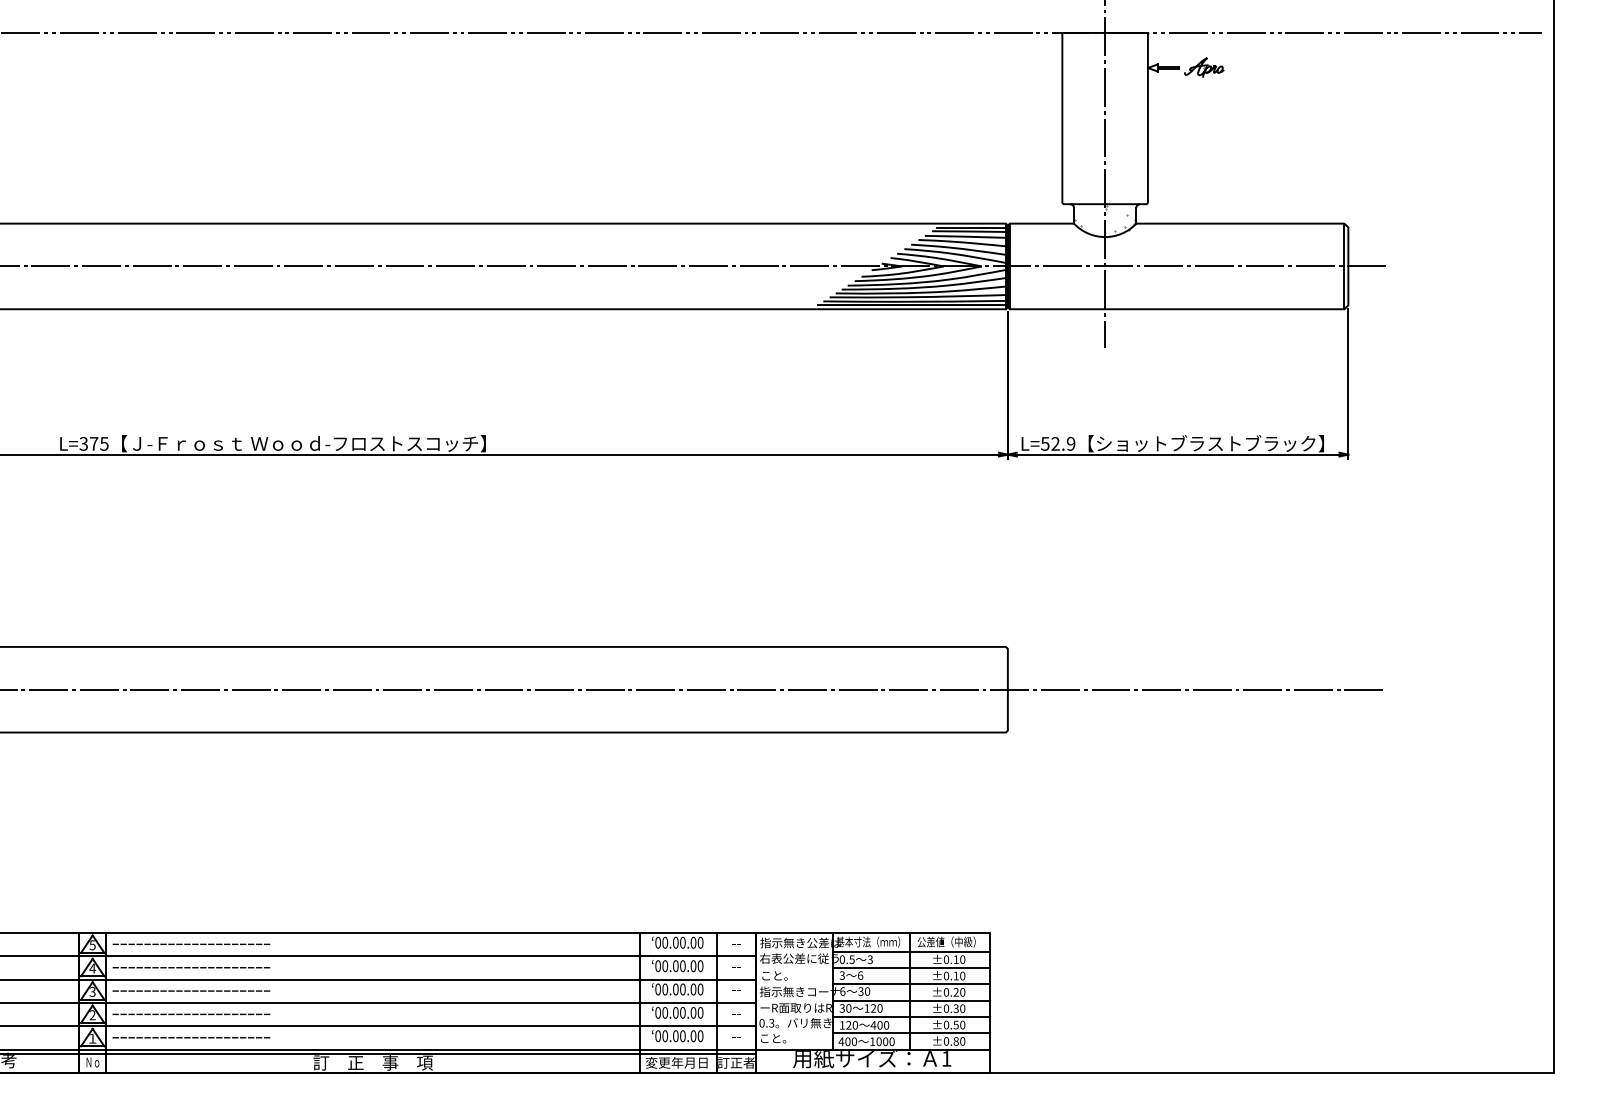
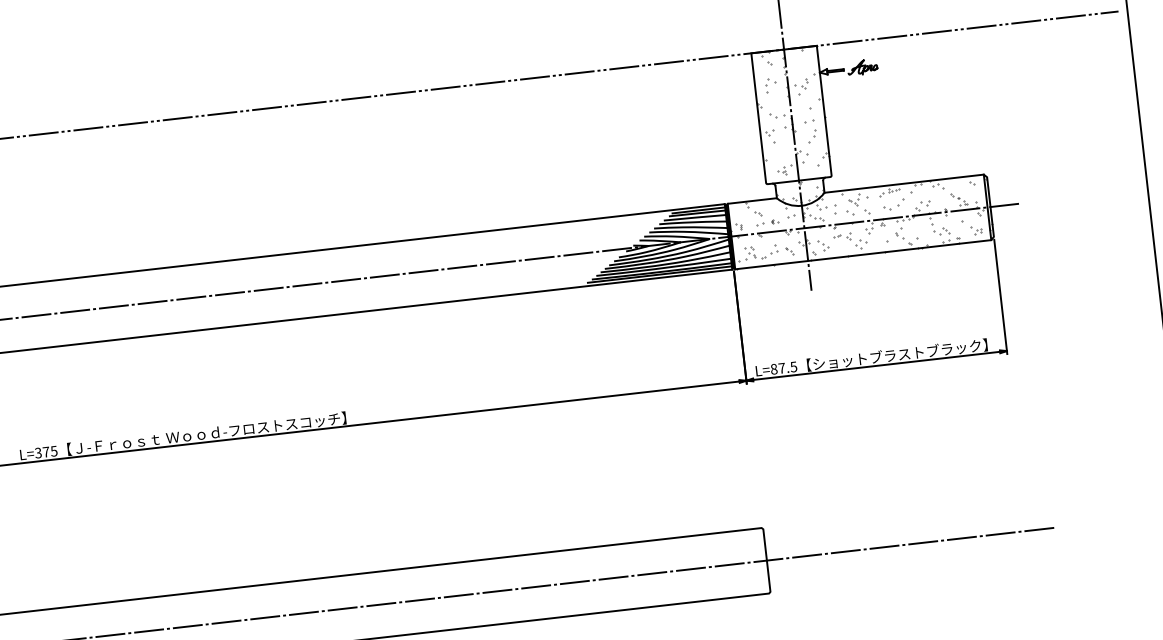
hatch: (1105, 113) -> (791, 111), added
hatch: (1178, 266) -> (860, 221), added
text: (1058, 443) -> (784, 367), L=52.9 -> L=87.5

